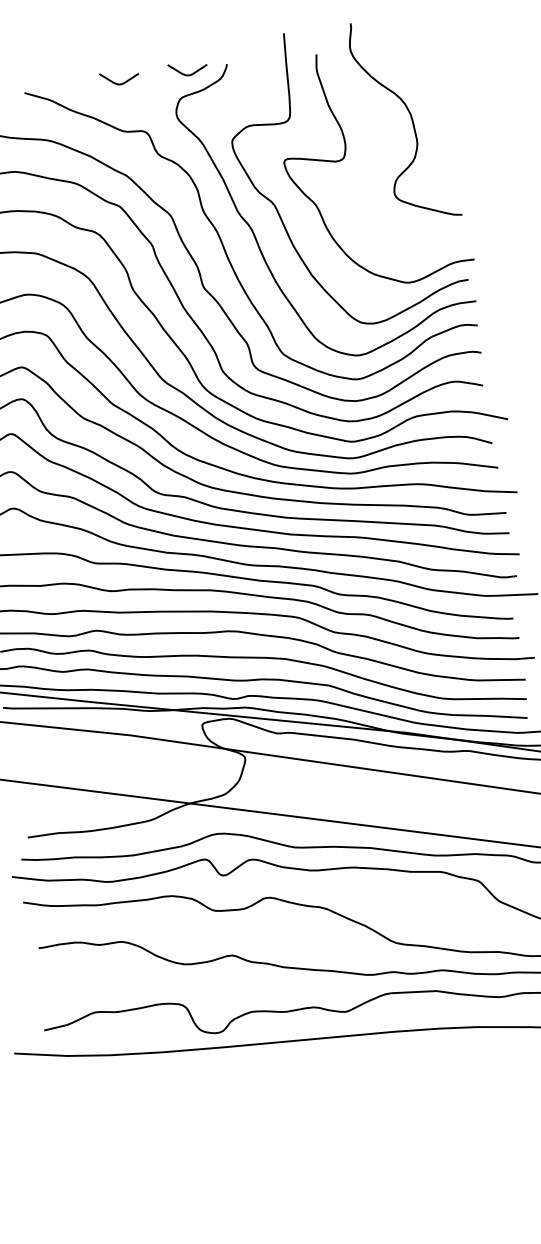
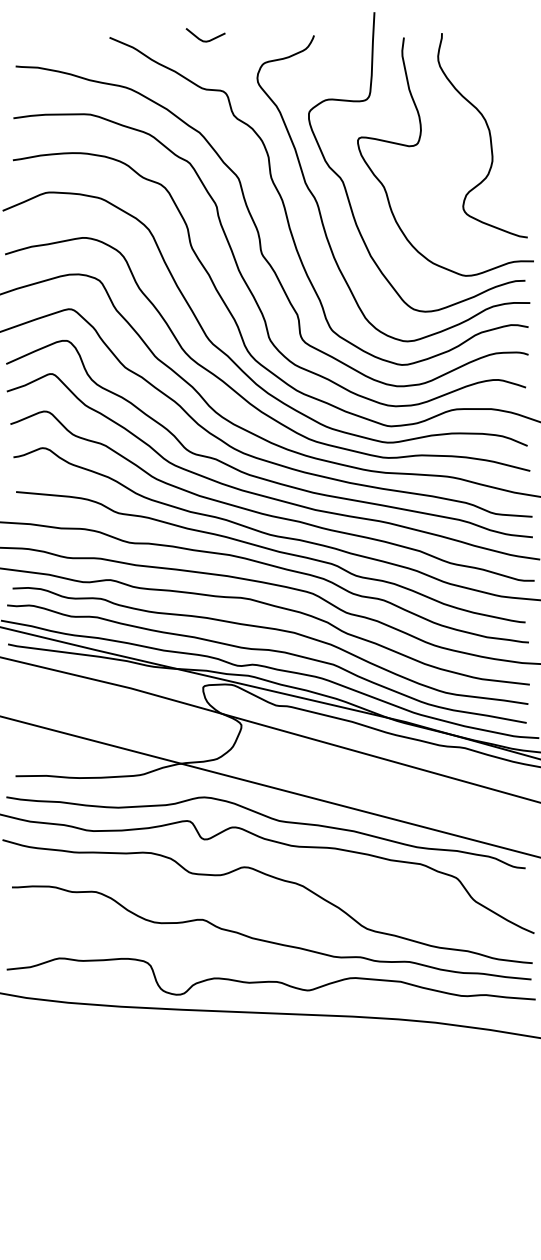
curve: (185, 73) -> (271, 39), removed
curve: (409, 115) -> (488, 132), moved

